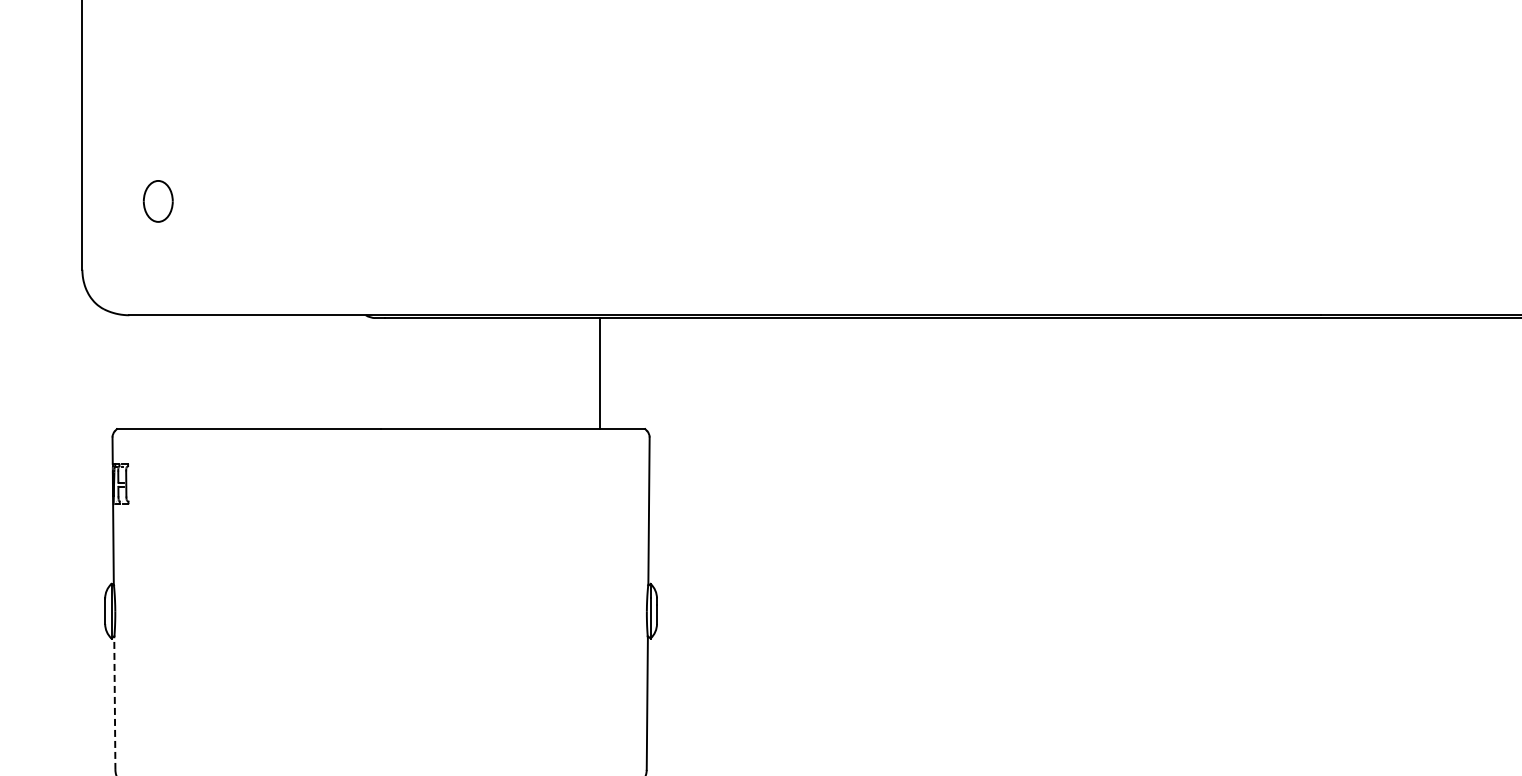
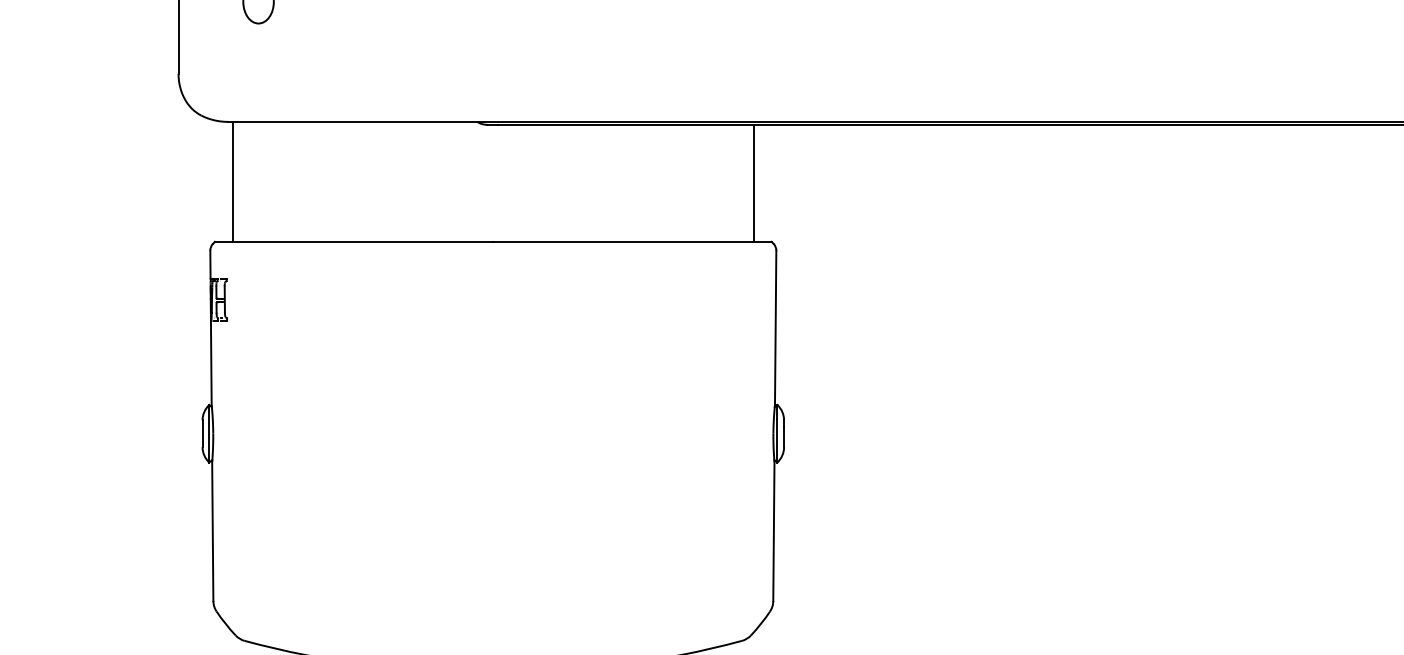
line: (134, 372) -> (233, 182), added
line: (600, 373) -> (754, 183), moved
line: (114, 704) -> (212, 532), dashed -> solid

